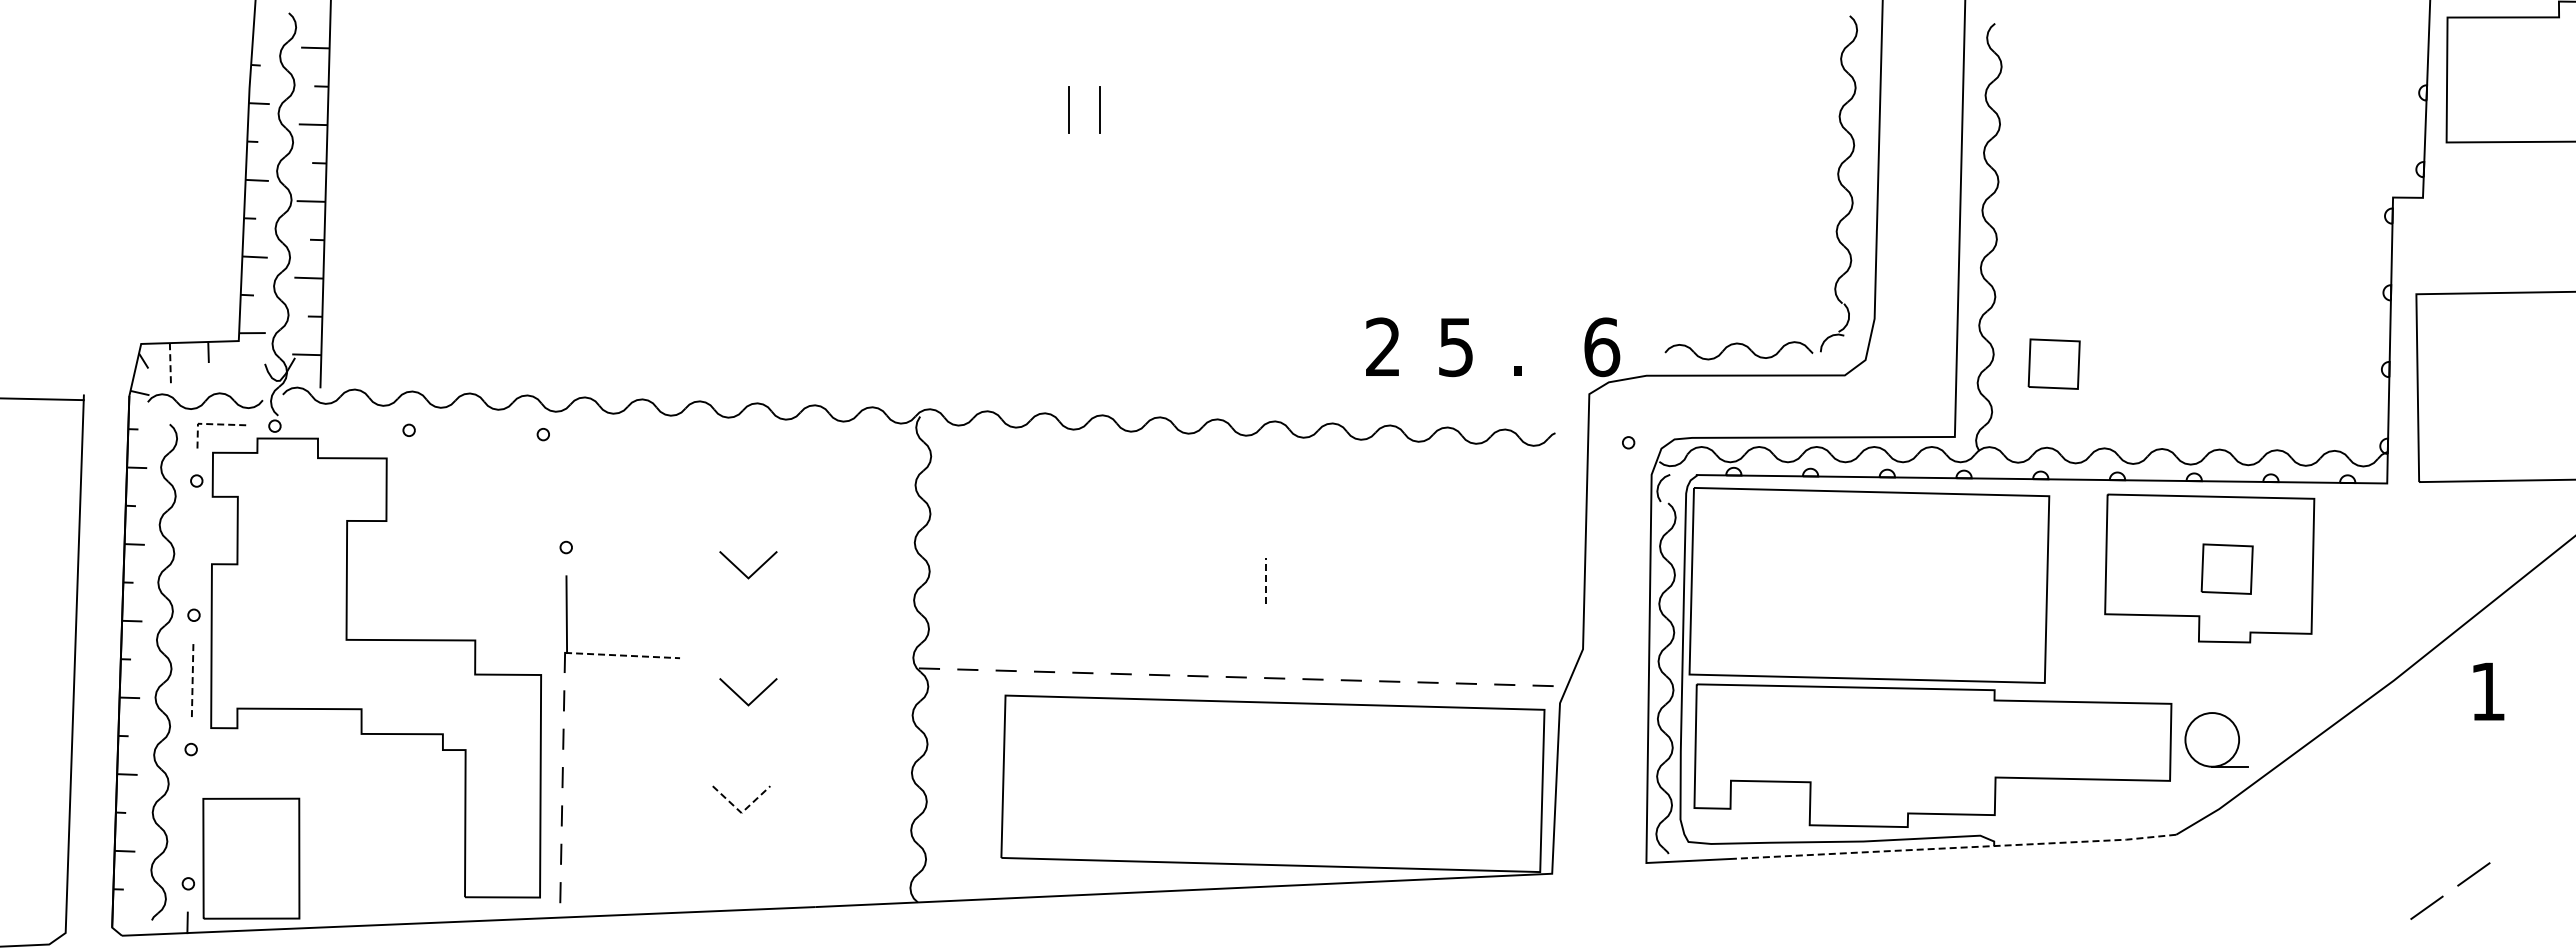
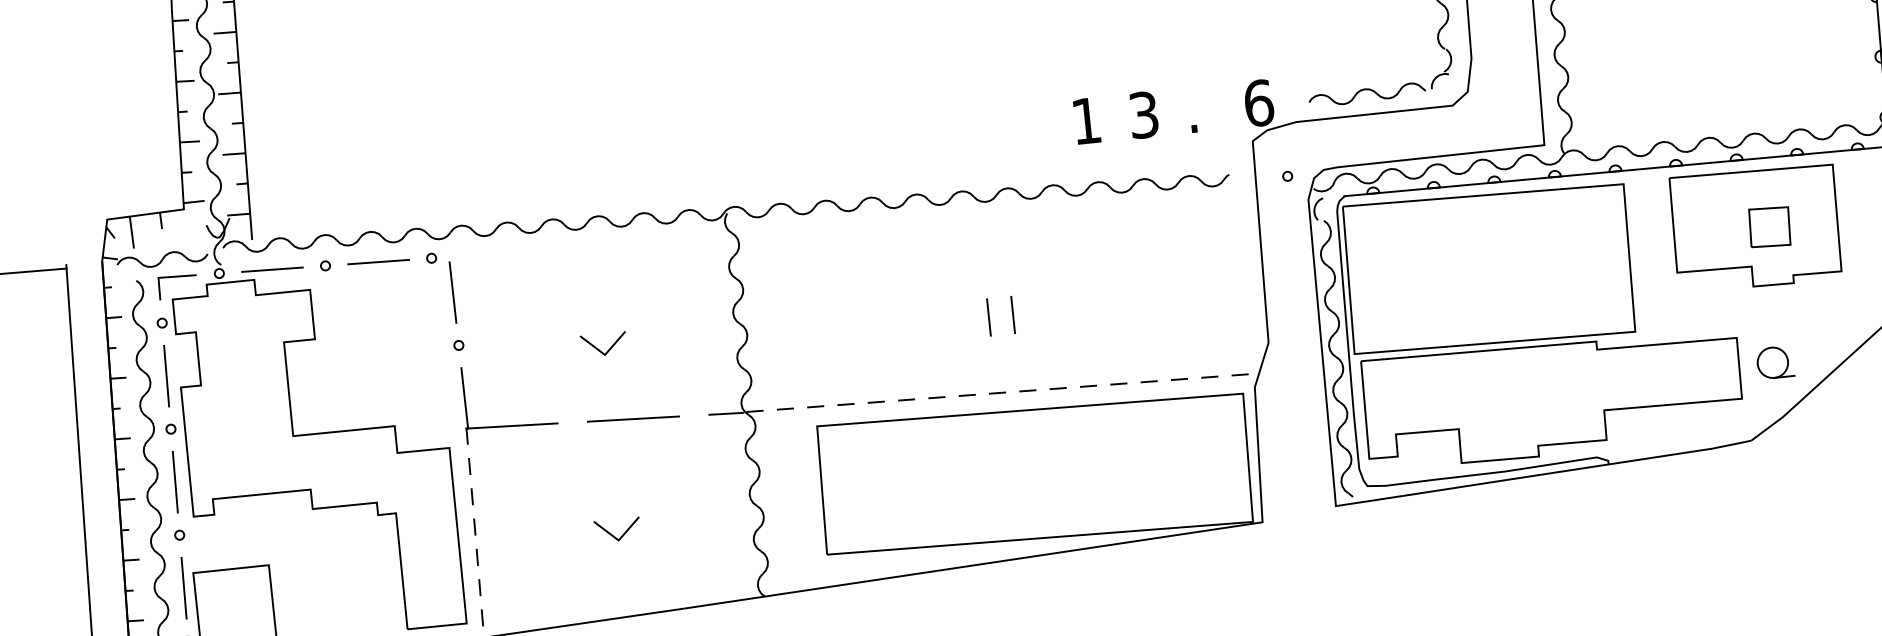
text: (1382, 346) -> (1085, 120), 2 -> 1
text: (1456, 346) -> (1144, 114), 5 -> 3
line: (170, 363) -> (131, 232), dashed -> solid
part: (2053, 363) -> (1616, 79), removed
line: (206, 424) -> (165, 277), dashed -> solid
line: (341, 428) -> (272, 269), added
line: (475, 432) -> (377, 262), added
line: (565, 480) -> (452, 292), added
line: (195, 547) -> (166, 375), added
line: (1265, 580) -> (1012, 314), dashed -> solid
line: (1235, 581) -> (989, 317), added
line: (622, 655) -> (512, 425), dashed -> solid
line: (775, 662) -> (633, 419), added
line: (892, 668) -> (725, 414), added
line: (192, 682) -> (175, 482), dashed -> solid
line: (742, 698) -> (610, 450), removed
part: (2216, 739) -> (1775, 362), size x0.71
line: (741, 813) -> (618, 540), dashed -> solid
line: (189, 816) -> (183, 588), added
line: (1954, 847) -> (1577, 468), dashed -> solid

